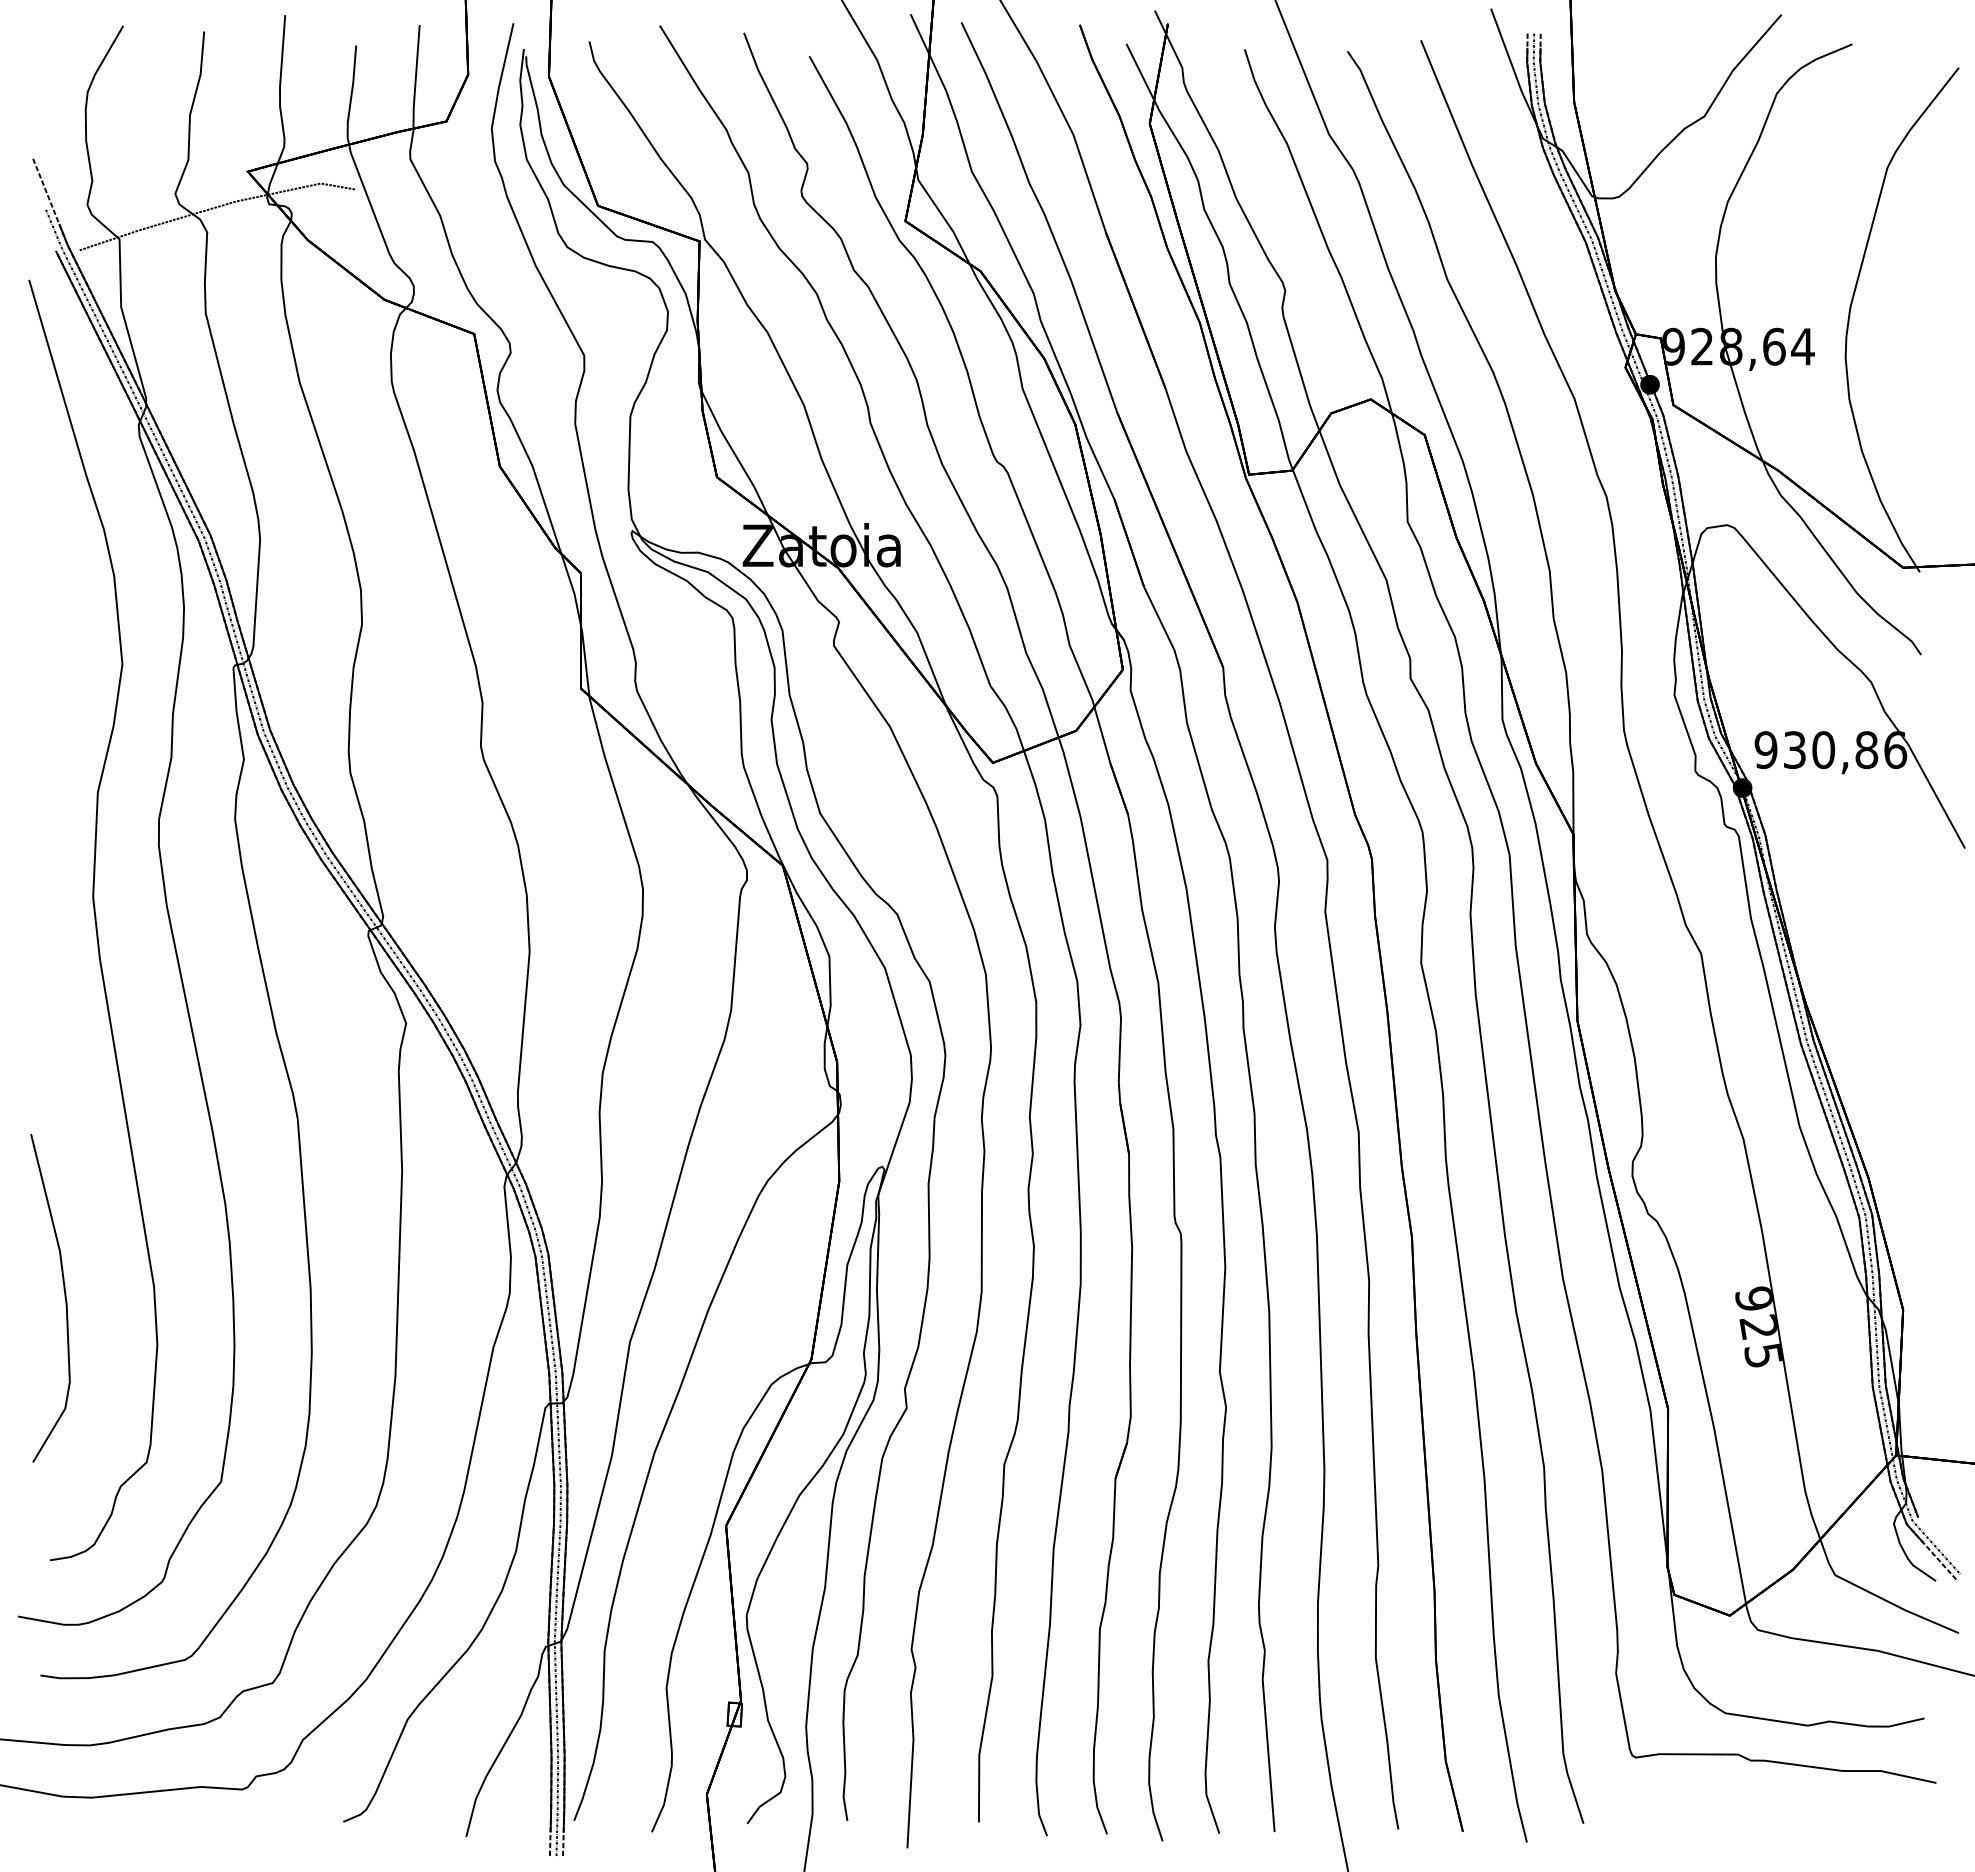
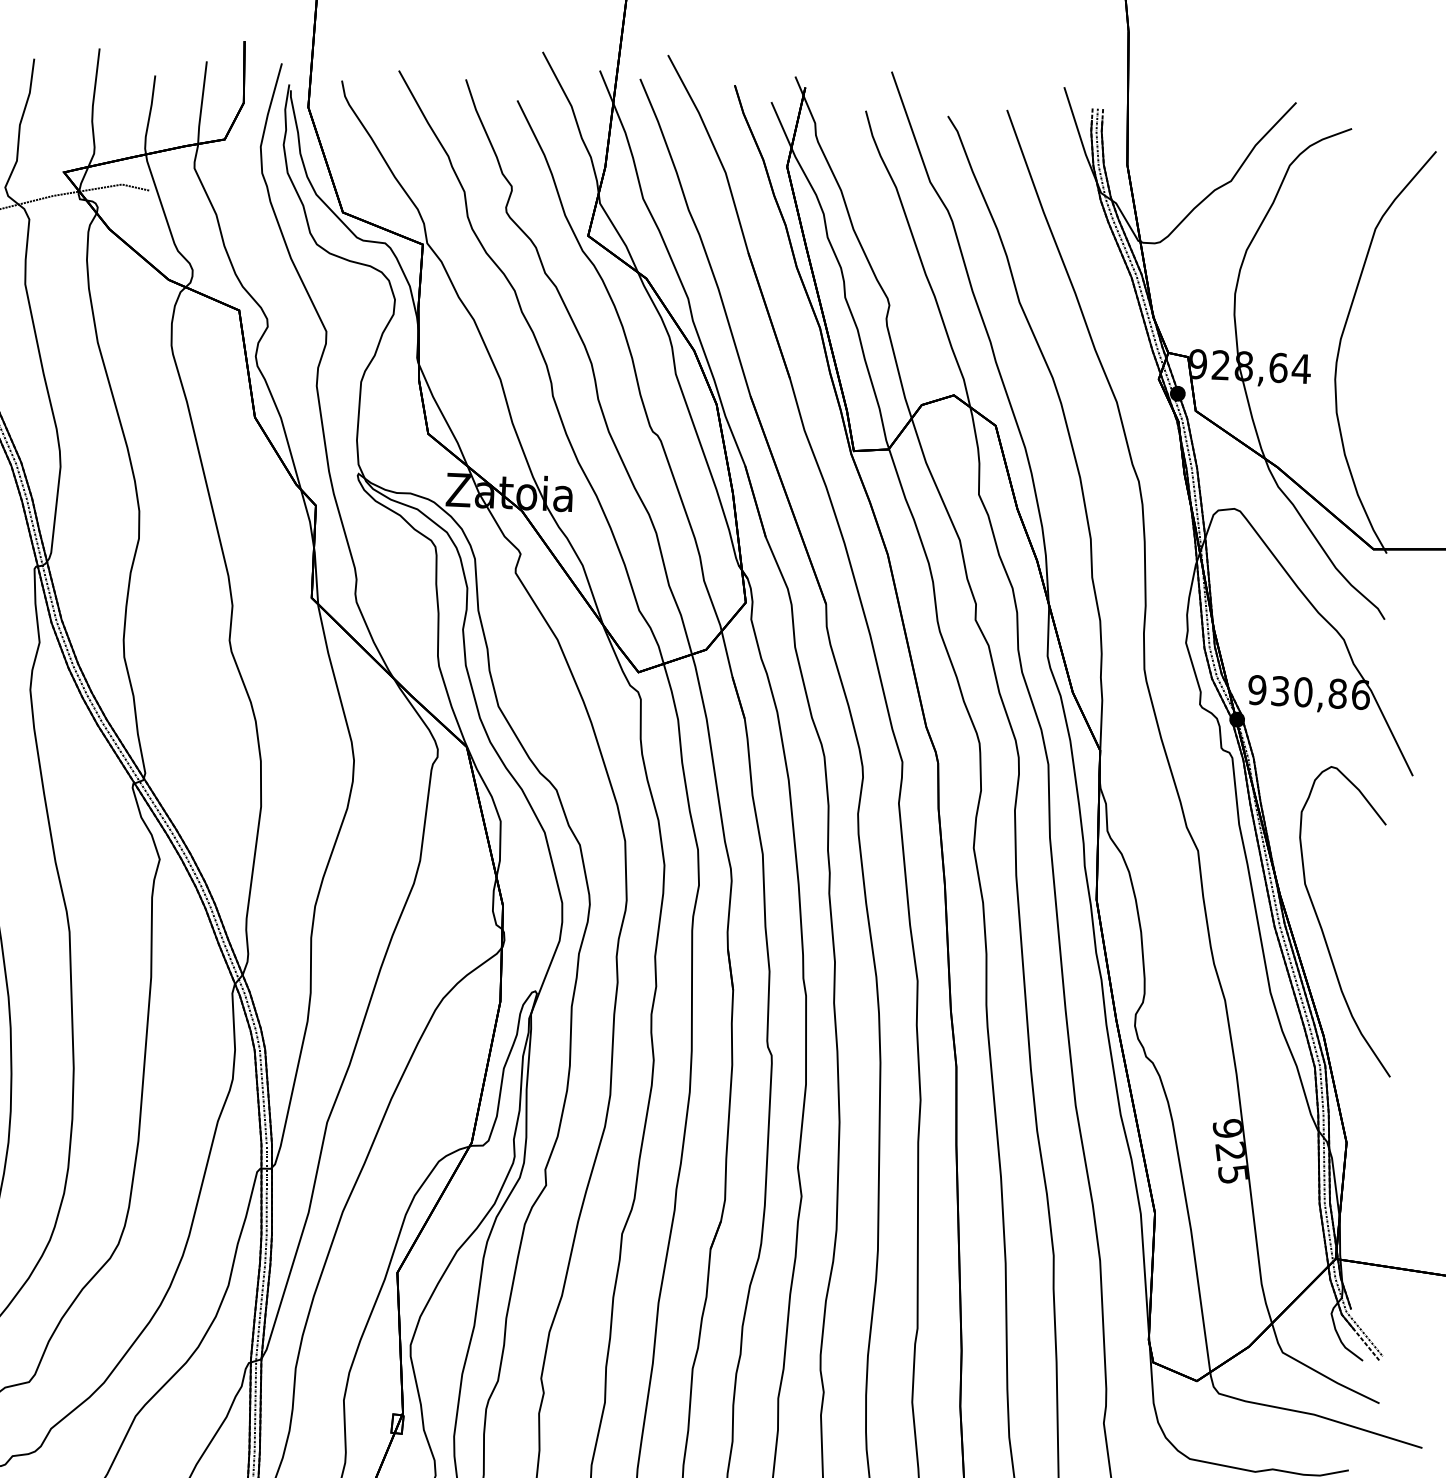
curve: (1861, 1045) -> (1322, 929), added

